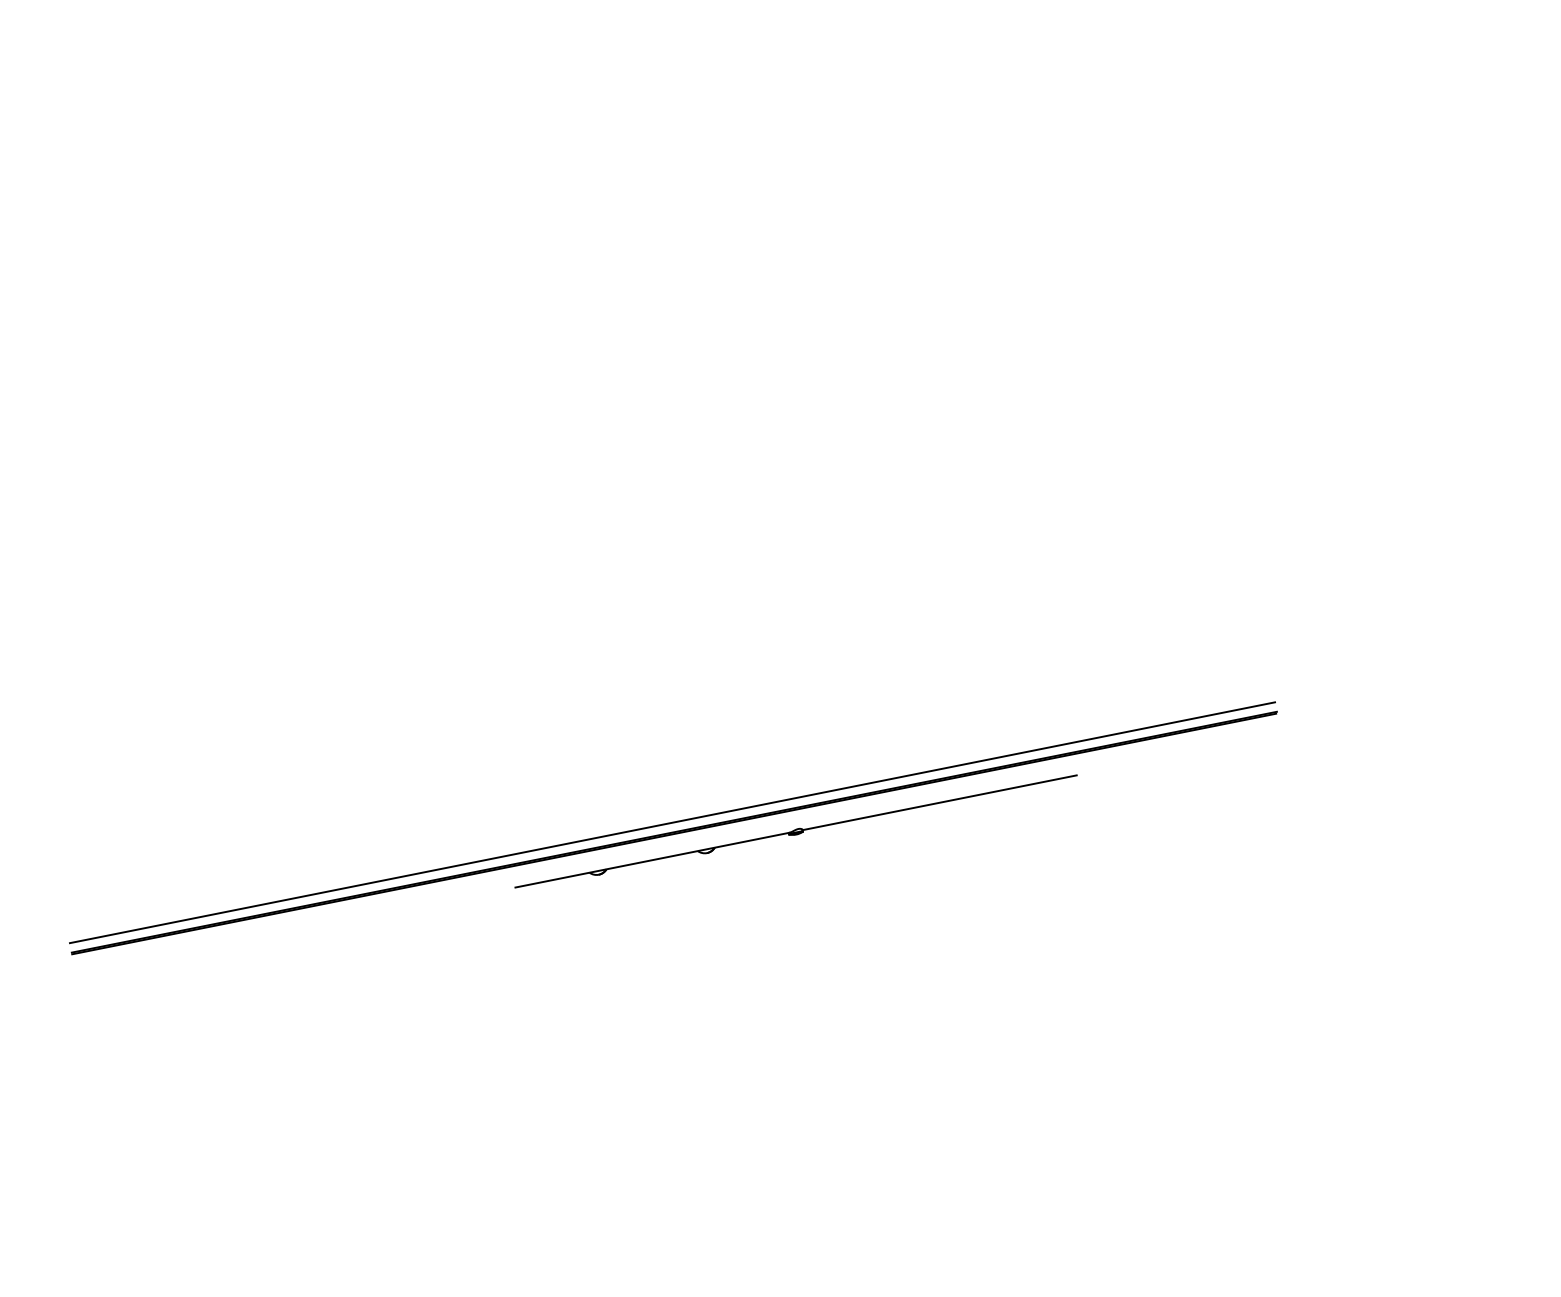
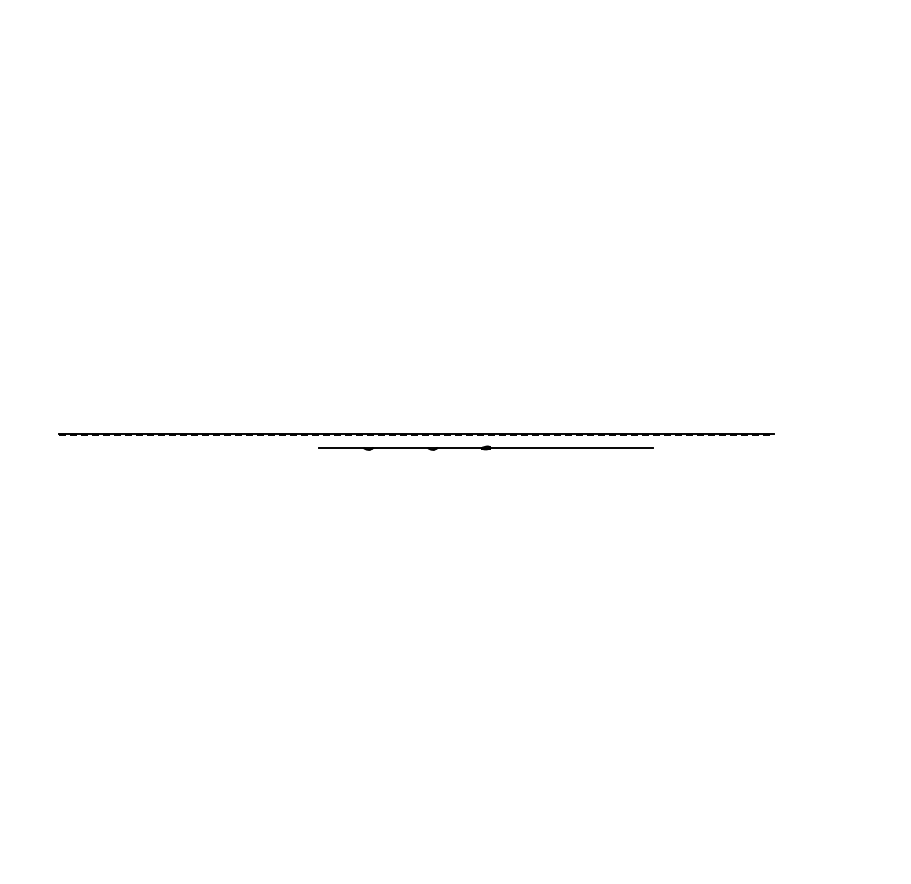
line: (672, 822) -> (416, 428), removed
line: (674, 834) -> (416, 435), solid -> dashed

